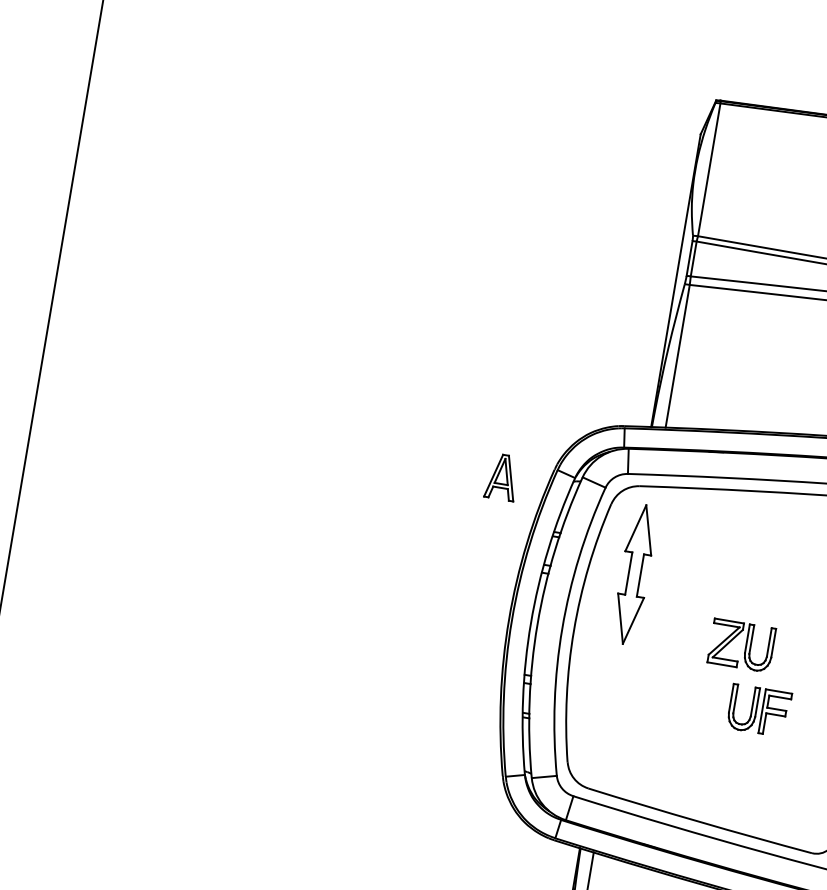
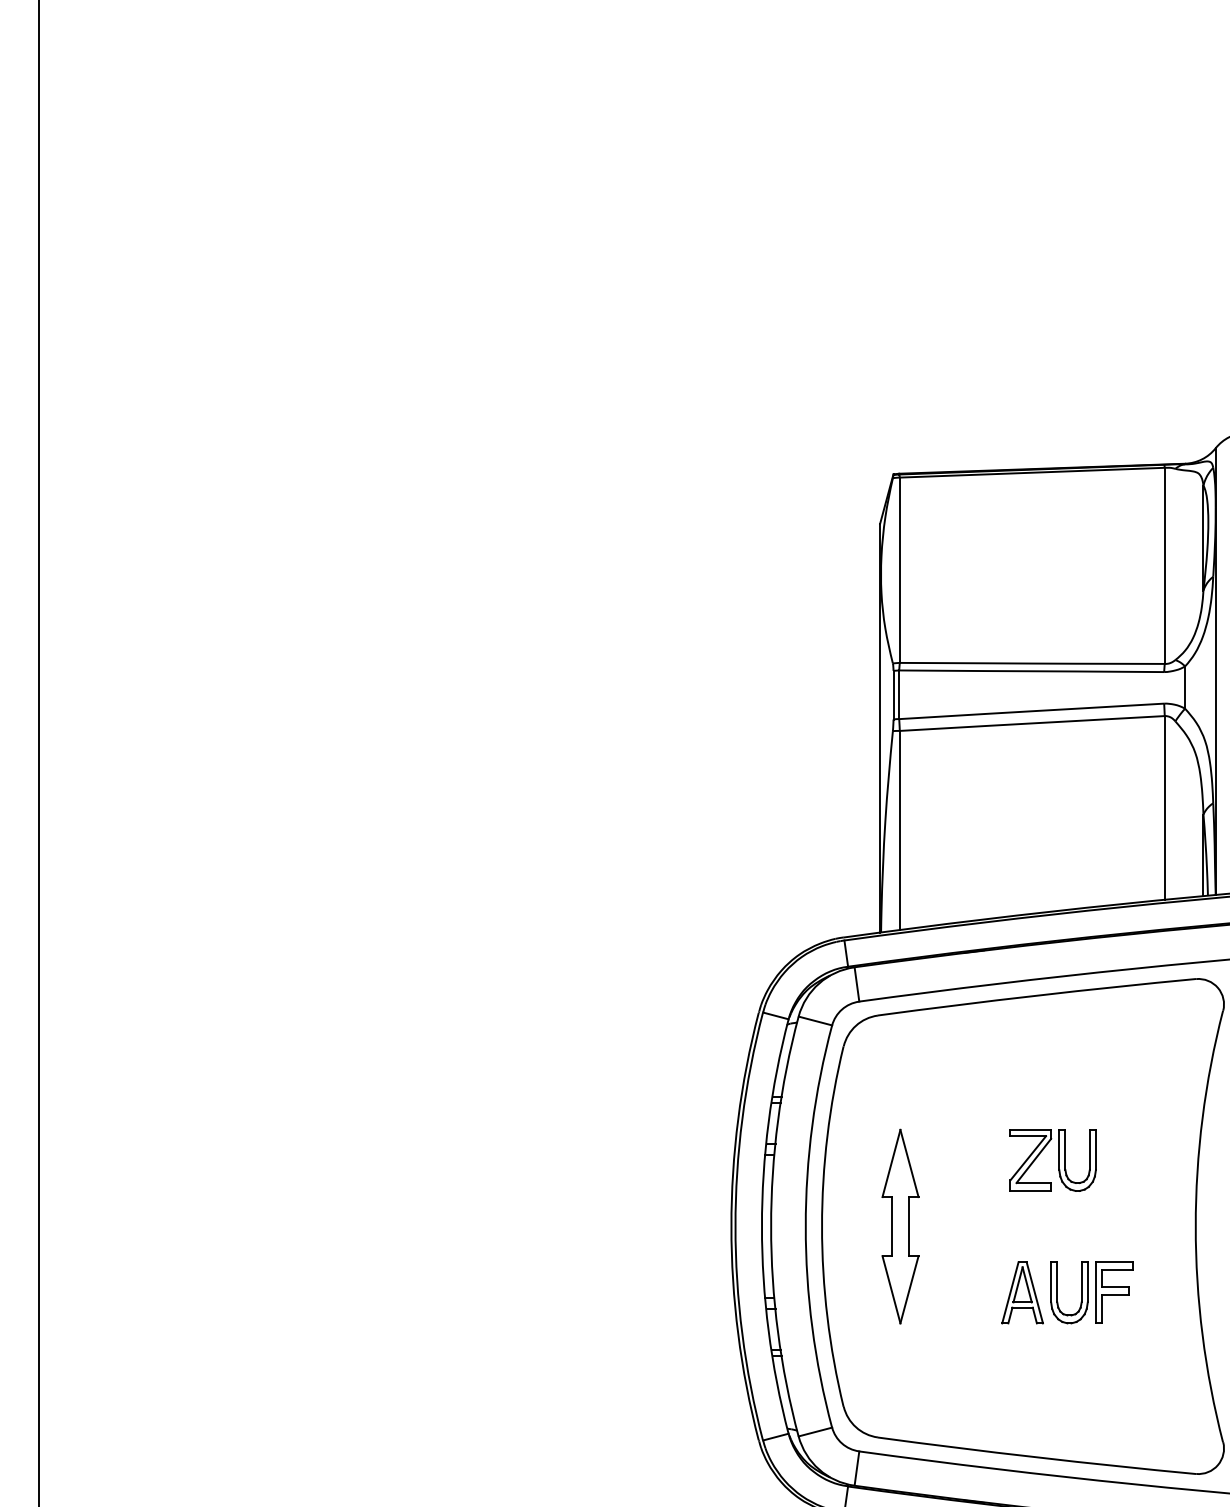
part: (502, 476) -> (1022, 1292), moved
part: (634, 574) -> (900, 1226), moved
part: (741, 645) -> (1052, 1160), moved

